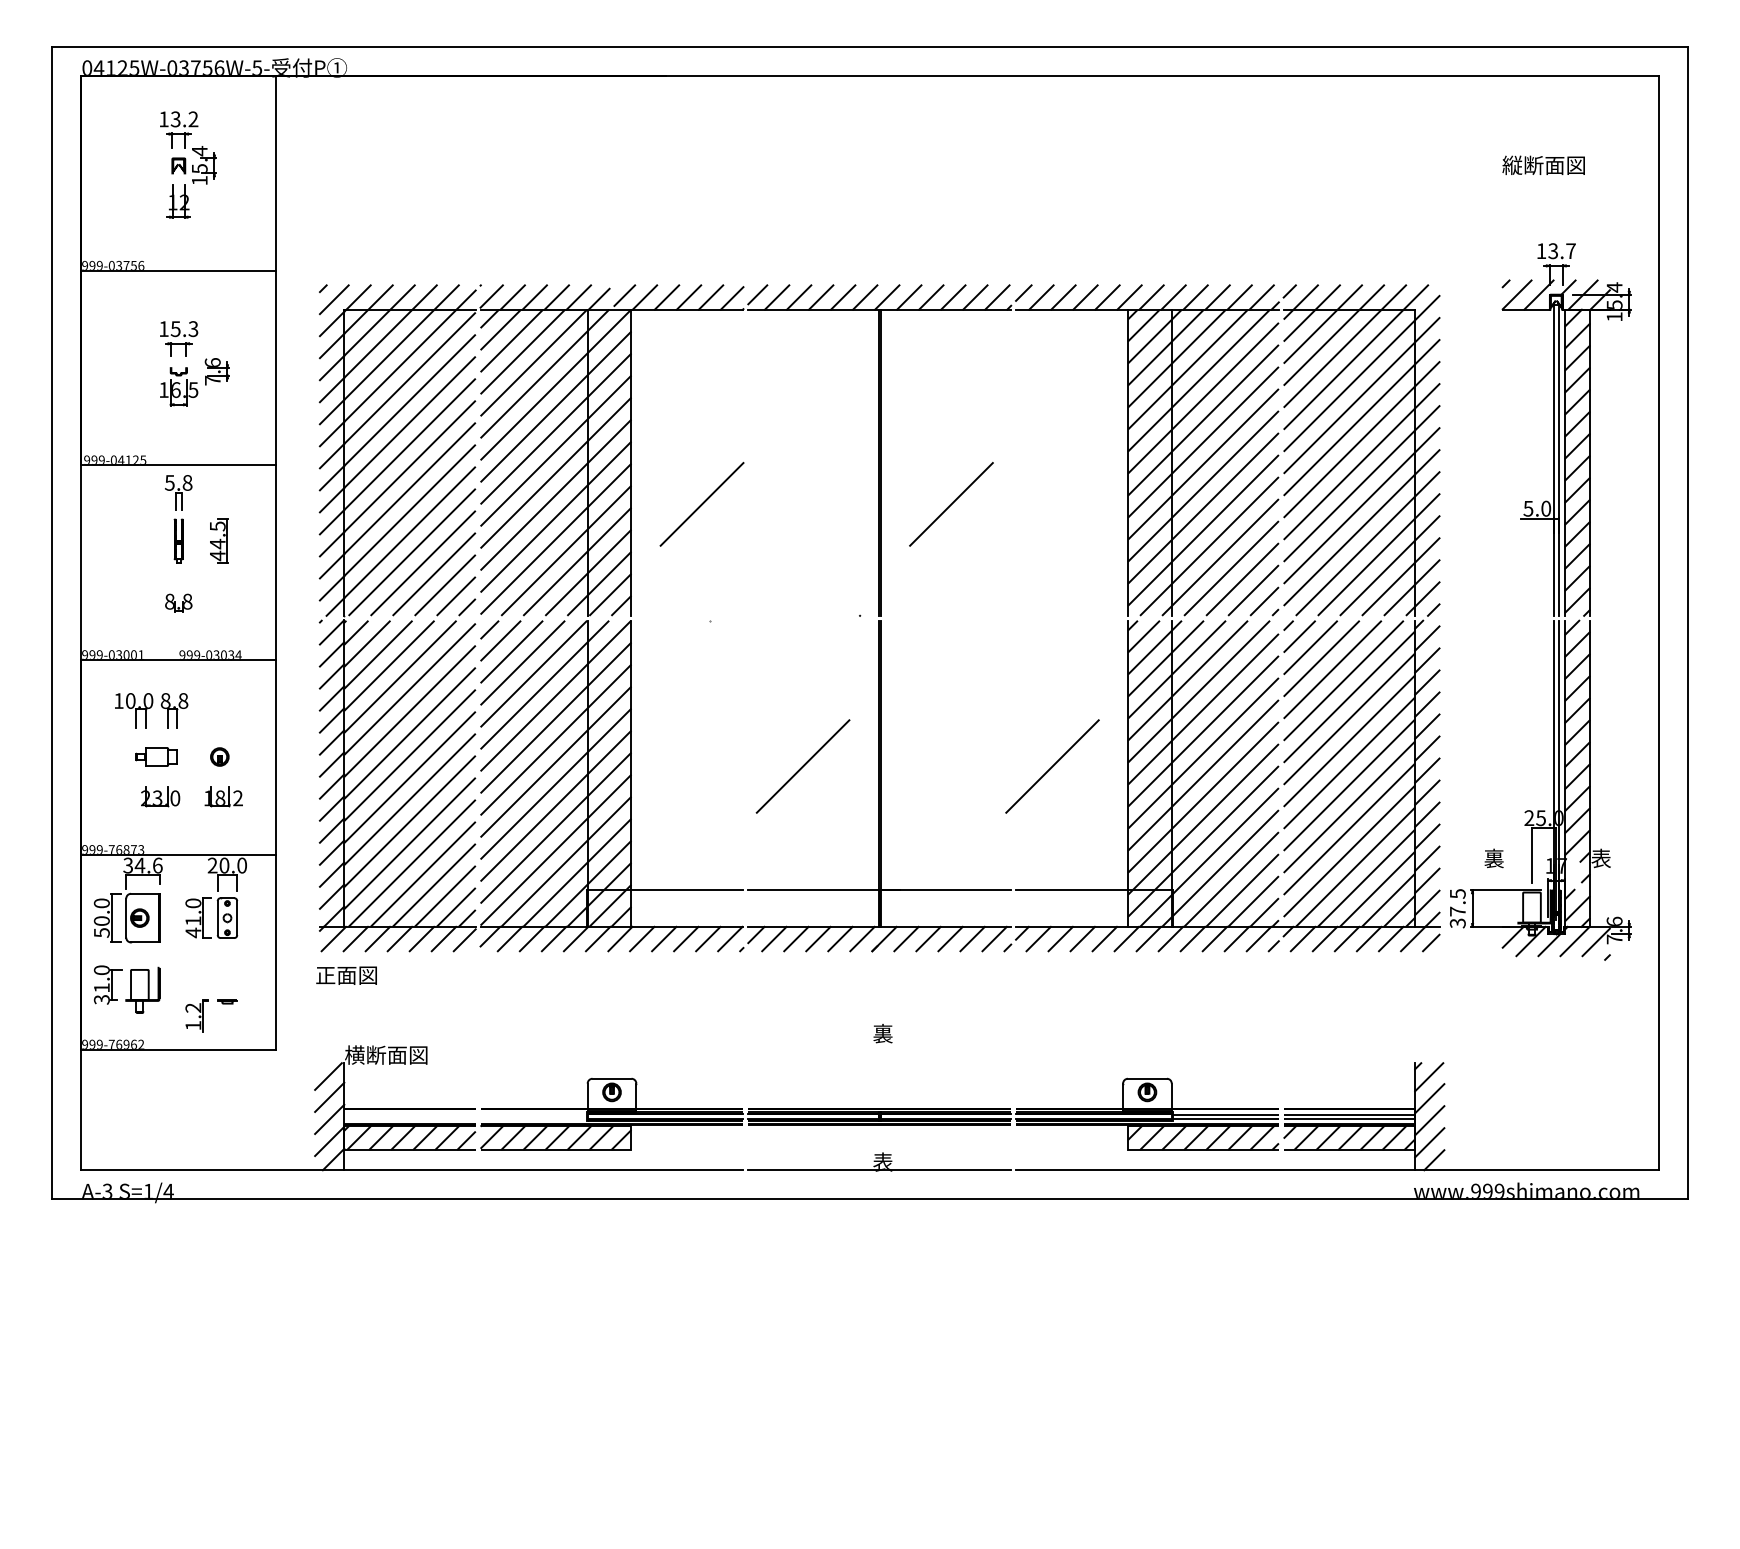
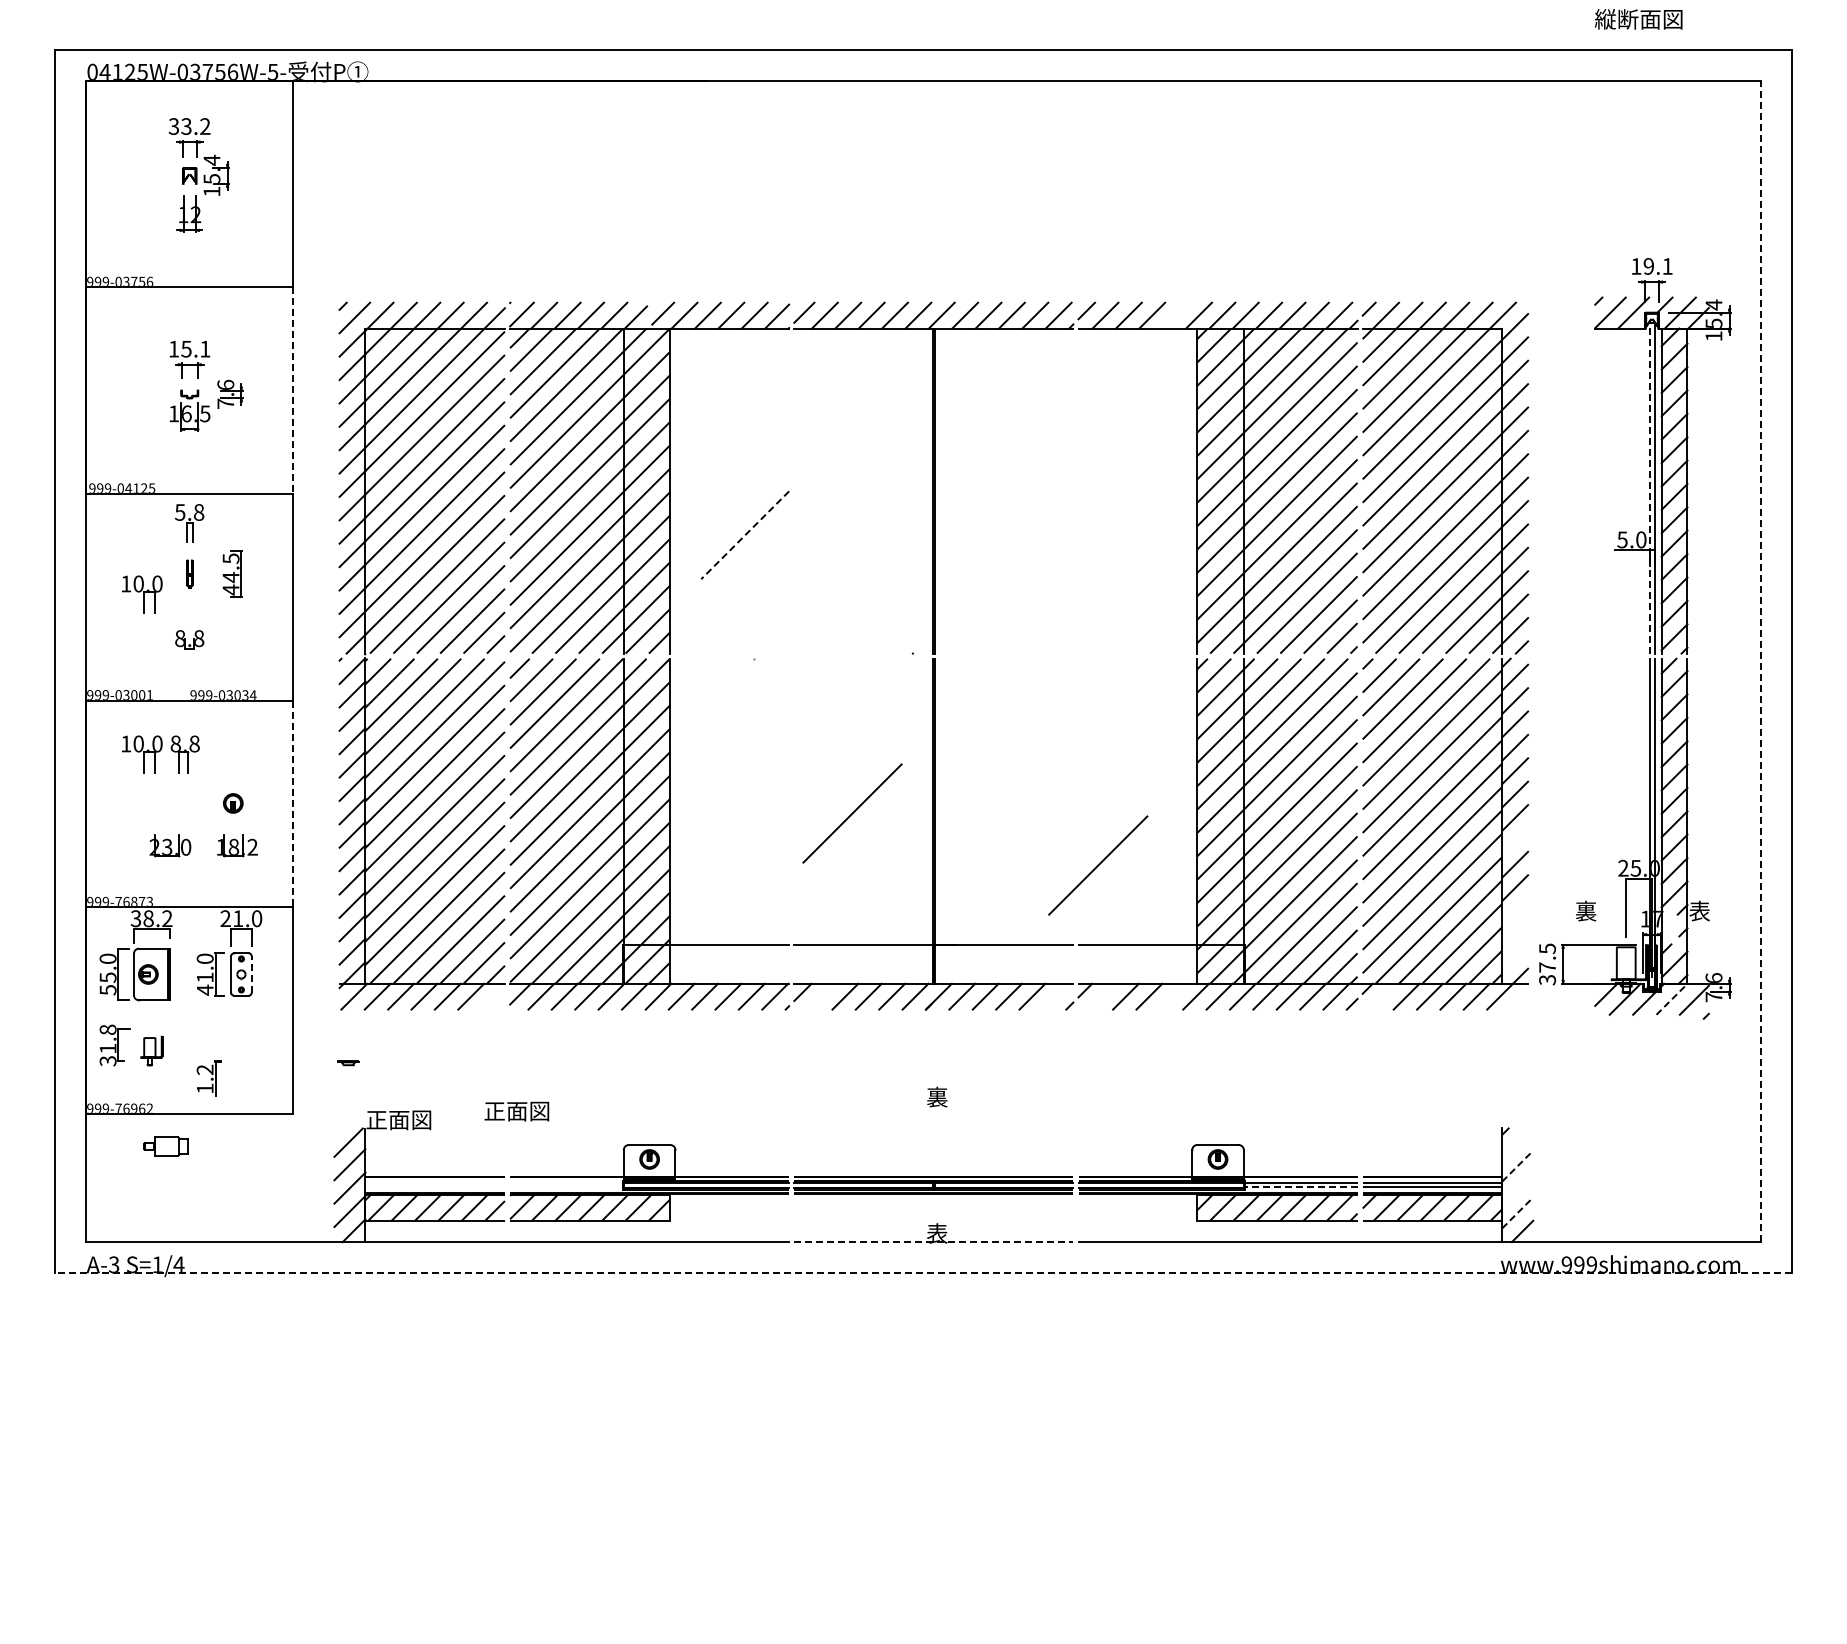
text: (163, 119) -> (173, 126), 13.2 -> 33.2
text: (1543, 165) -> (1638, 19), moved
text: (1561, 251) -> (1657, 266), 13.7 -> 19.1
line: (1107, 297) -> (1175, 315), removed
text: (193, 328) -> (205, 348), 15.3 -> 15.1
line: (276, 368) -> (293, 391), solid -> dashed
line: (1553, 460) -> (1649, 488), solid -> dashed
line: (701, 504) -> (744, 535), solid -> dashed
line: (951, 504) -> (1009, 535), removed
part: (178, 540) -> (189, 573), size x0.6
part: (134, 560) -> (142, 594), added
line: (1658, 623) -> (1760, 661), solid -> dashed
part: (155, 757) -> (165, 1146), moved
line: (276, 758) -> (293, 804), solid -> dashed
line: (1052, 766) -> (1098, 865), moved
line: (1427, 792) -> (1515, 841), removed
line: (1427, 858) -> (1515, 911), removed
text: (148, 865) -> (157, 918), 34.6 -> 38.2
text: (224, 865) -> (238, 918), 20.0 -> 21.0
line: (1427, 880) -> (1515, 934), removed
line: (1427, 903) -> (1515, 958), removed
line: (236, 917) -> (251, 973), solid -> dashed
text: (101, 920) -> (107, 977), 50.0 -> 55.0
line: (773, 938) -> (821, 996), removed
line: (994, 938) -> (1055, 996), removed
line: (1038, 938) -> (1102, 996), removed
line: (1104, 938) -> (1172, 996), removed
line: (1303, 938) -> (1383, 996), removed
line: (463, 939) -> (492, 997), removed
line: (1575, 941) -> (1672, 999), solid -> dashed
line: (1431, 942) -> (1519, 1000), removed
text: (102, 969) -> (108, 1029), 31.0 -> 31.8
text: (346, 975) -> (516, 1111), moved
part: (142, 989) -> (151, 1050), size x0.6
part: (227, 1001) -> (348, 1063), moved
text: (385, 1054) -> (409, 1119), 横断面図 -> 正面図
line: (1429, 1077) -> (1517, 1143), removed
line: (1429, 1099) -> (1517, 1166), solid -> dashed
line: (1225, 1118) -> (1300, 1187), solid -> dashed
line: (1429, 1120) -> (1517, 1189), removed
line: (1429, 1142) -> (1517, 1212), solid -> dashed
line: (879, 1170) -> (933, 1242), solid -> dashed
line: (870, 1199) -> (923, 1273), solid -> dashed

